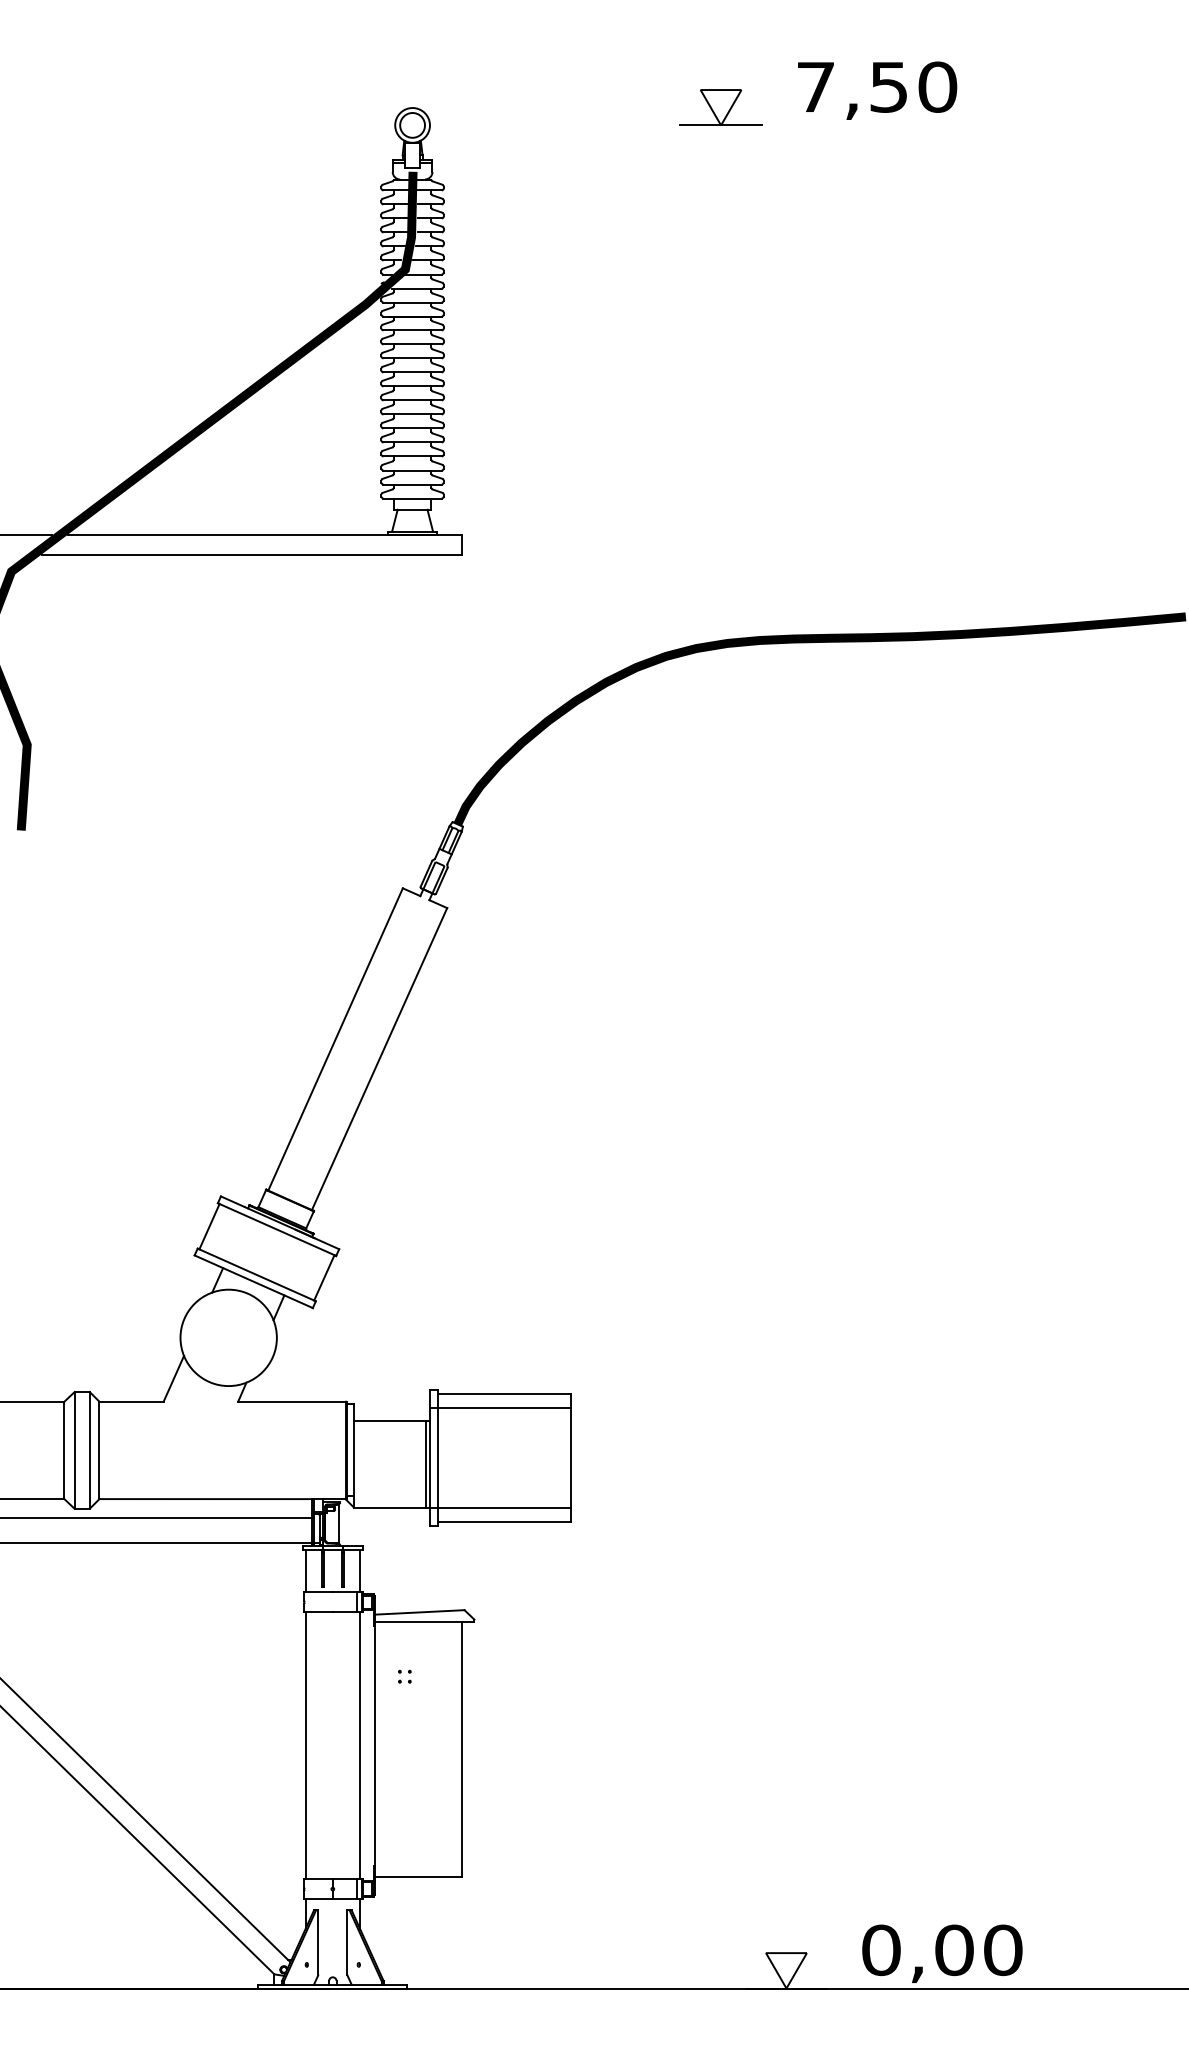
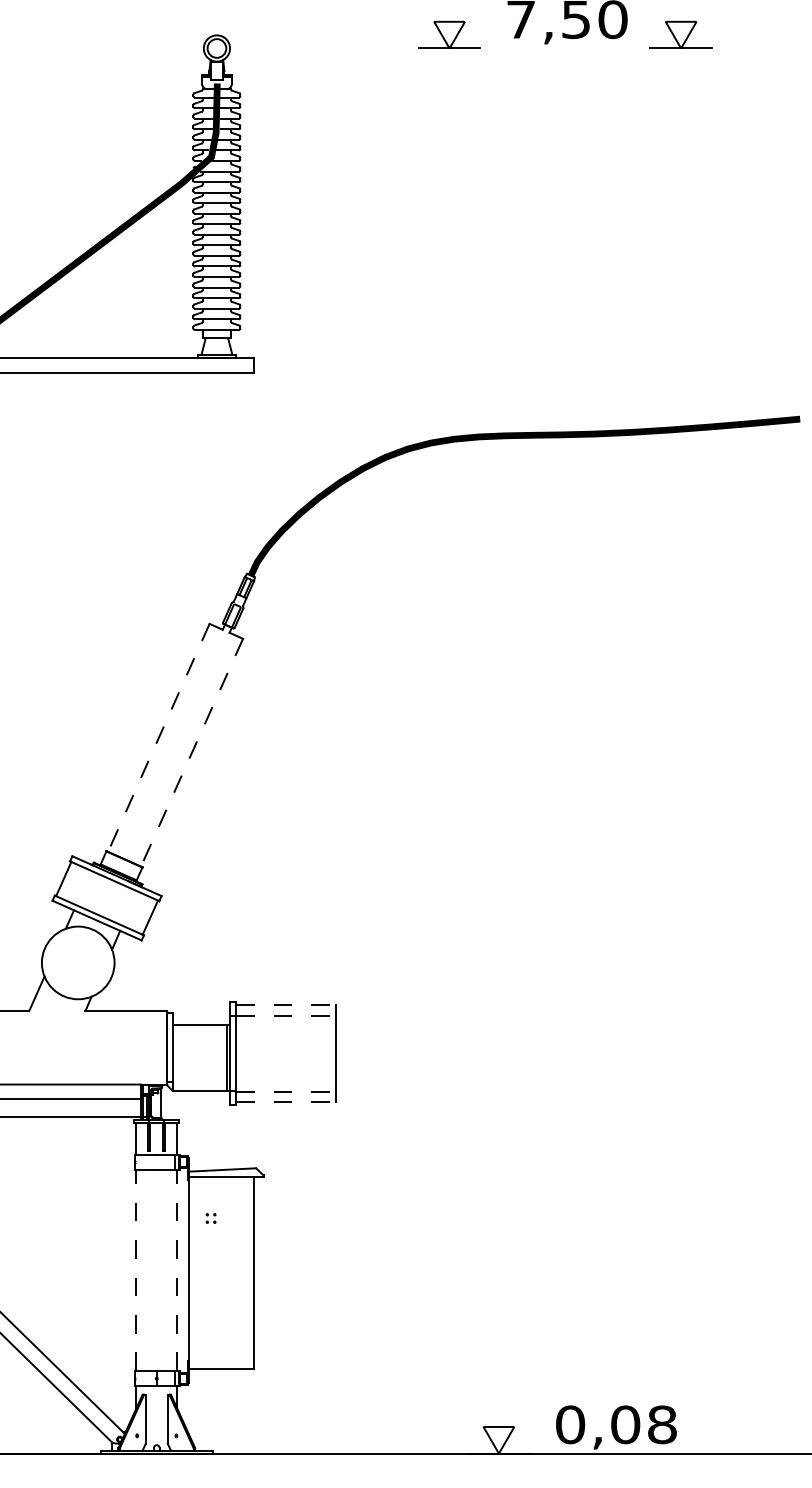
part: (1027, 107) -> (680, 34), added
line: (335, 1039) -> (158, 737), solid -> dashed
line: (379, 1059) -> (191, 752), solid -> dashed
line: (504, 1393) -> (286, 1004), solid -> dashed
line: (504, 1407) -> (286, 1015), solid -> dashed
line: (504, 1508) -> (286, 1091), solid -> dashed
line: (504, 1522) -> (286, 1102), solid -> dashed
line: (305, 1745) -> (136, 1270), solid -> dashed
line: (360, 1745) -> (177, 1270), solid -> dashed
text: (1003, 1949) -> (662, 1424), 0,00 -> 0,08

